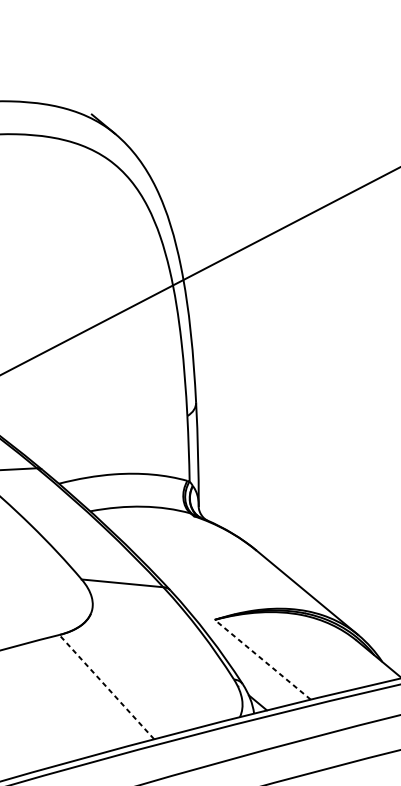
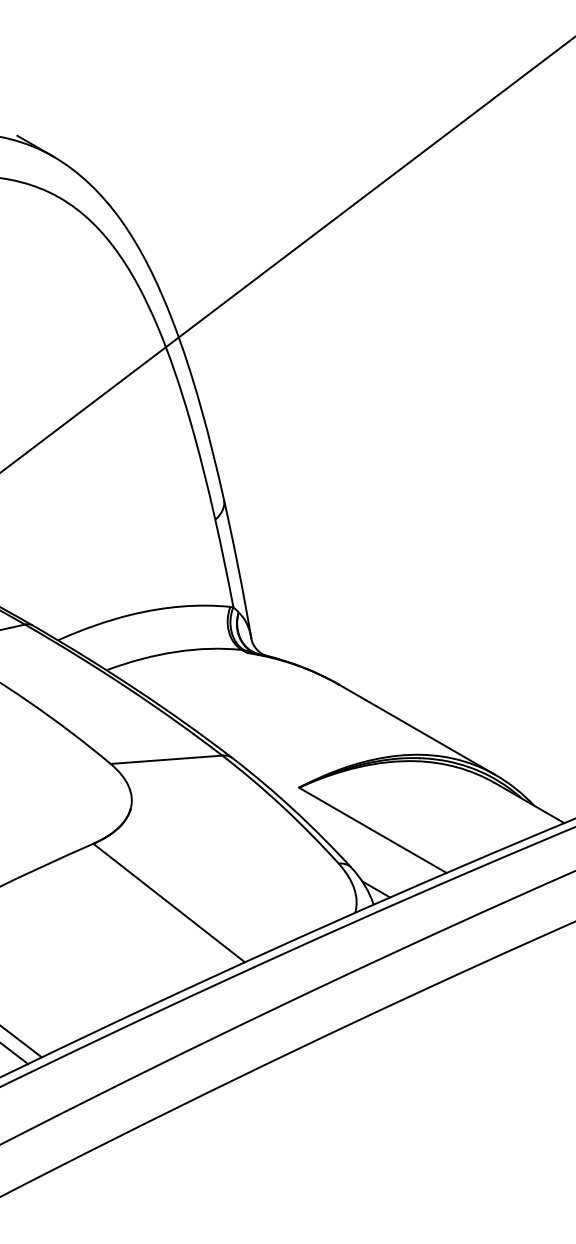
line: (262, 659) -> (372, 830), dashed -> solid
line: (106, 686) -> (168, 902), dashed -> solid

